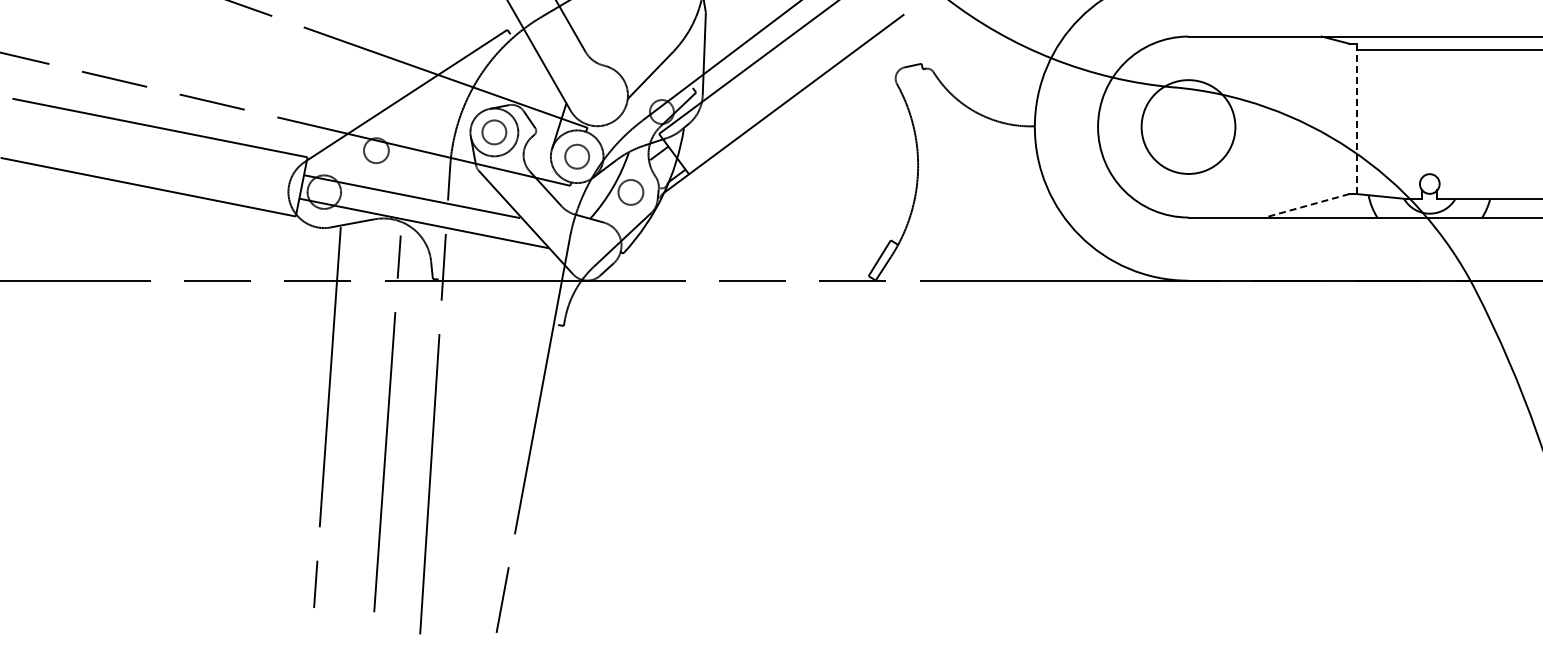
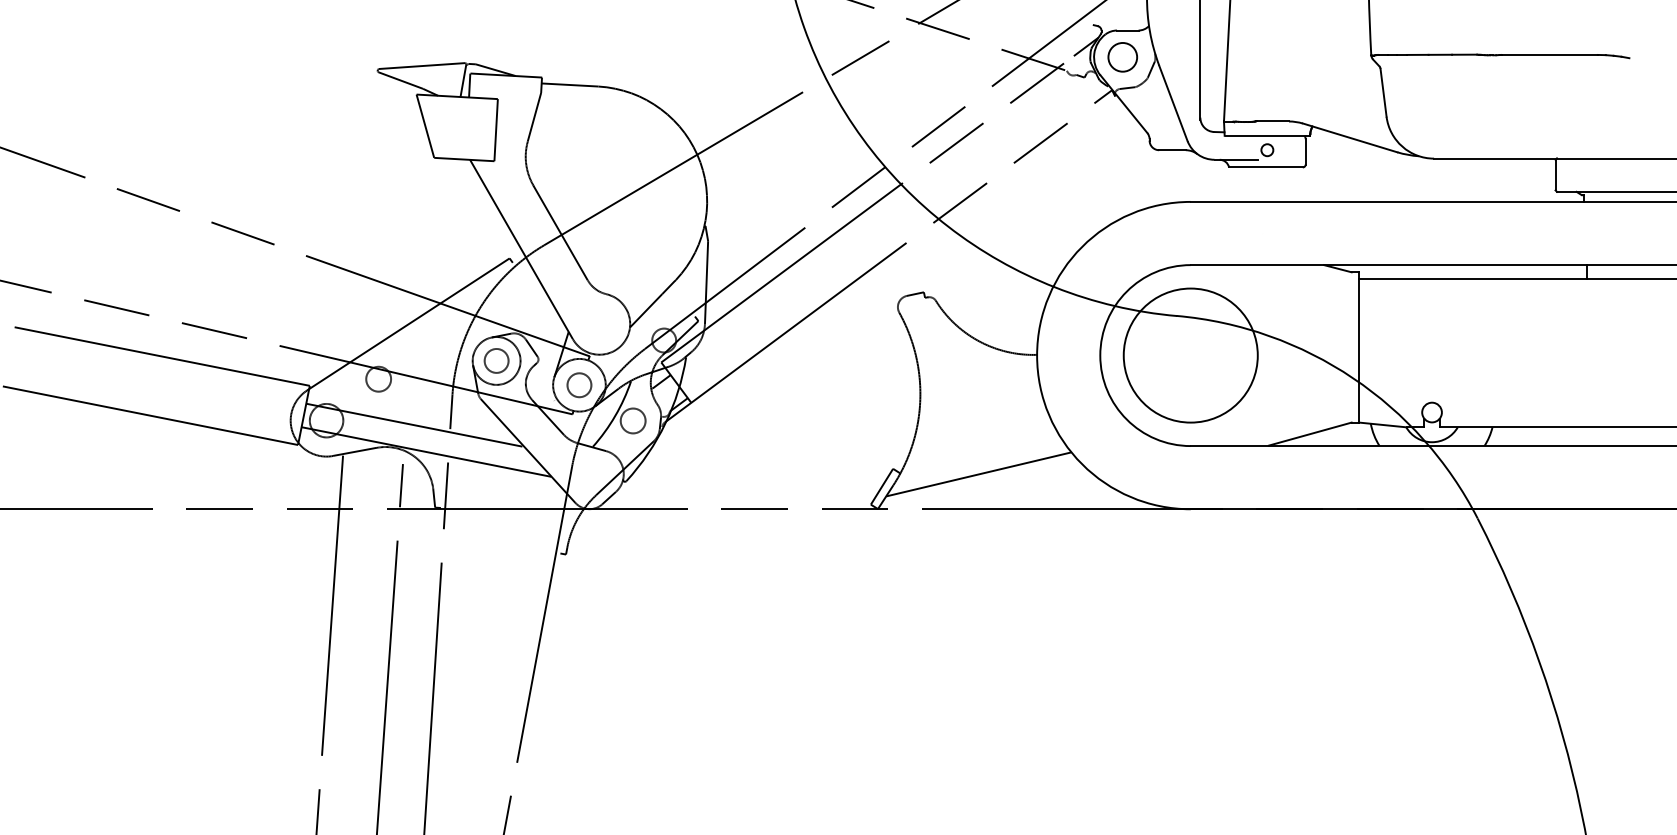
line: (1357, 118) -> (1359, 347), dashed -> solid
circle: (1188, 126) -> (1190, 355), size x1.43
line: (1308, 205) -> (1310, 434), dashed -> solid
line: (976, 245) -> (978, 474), added

